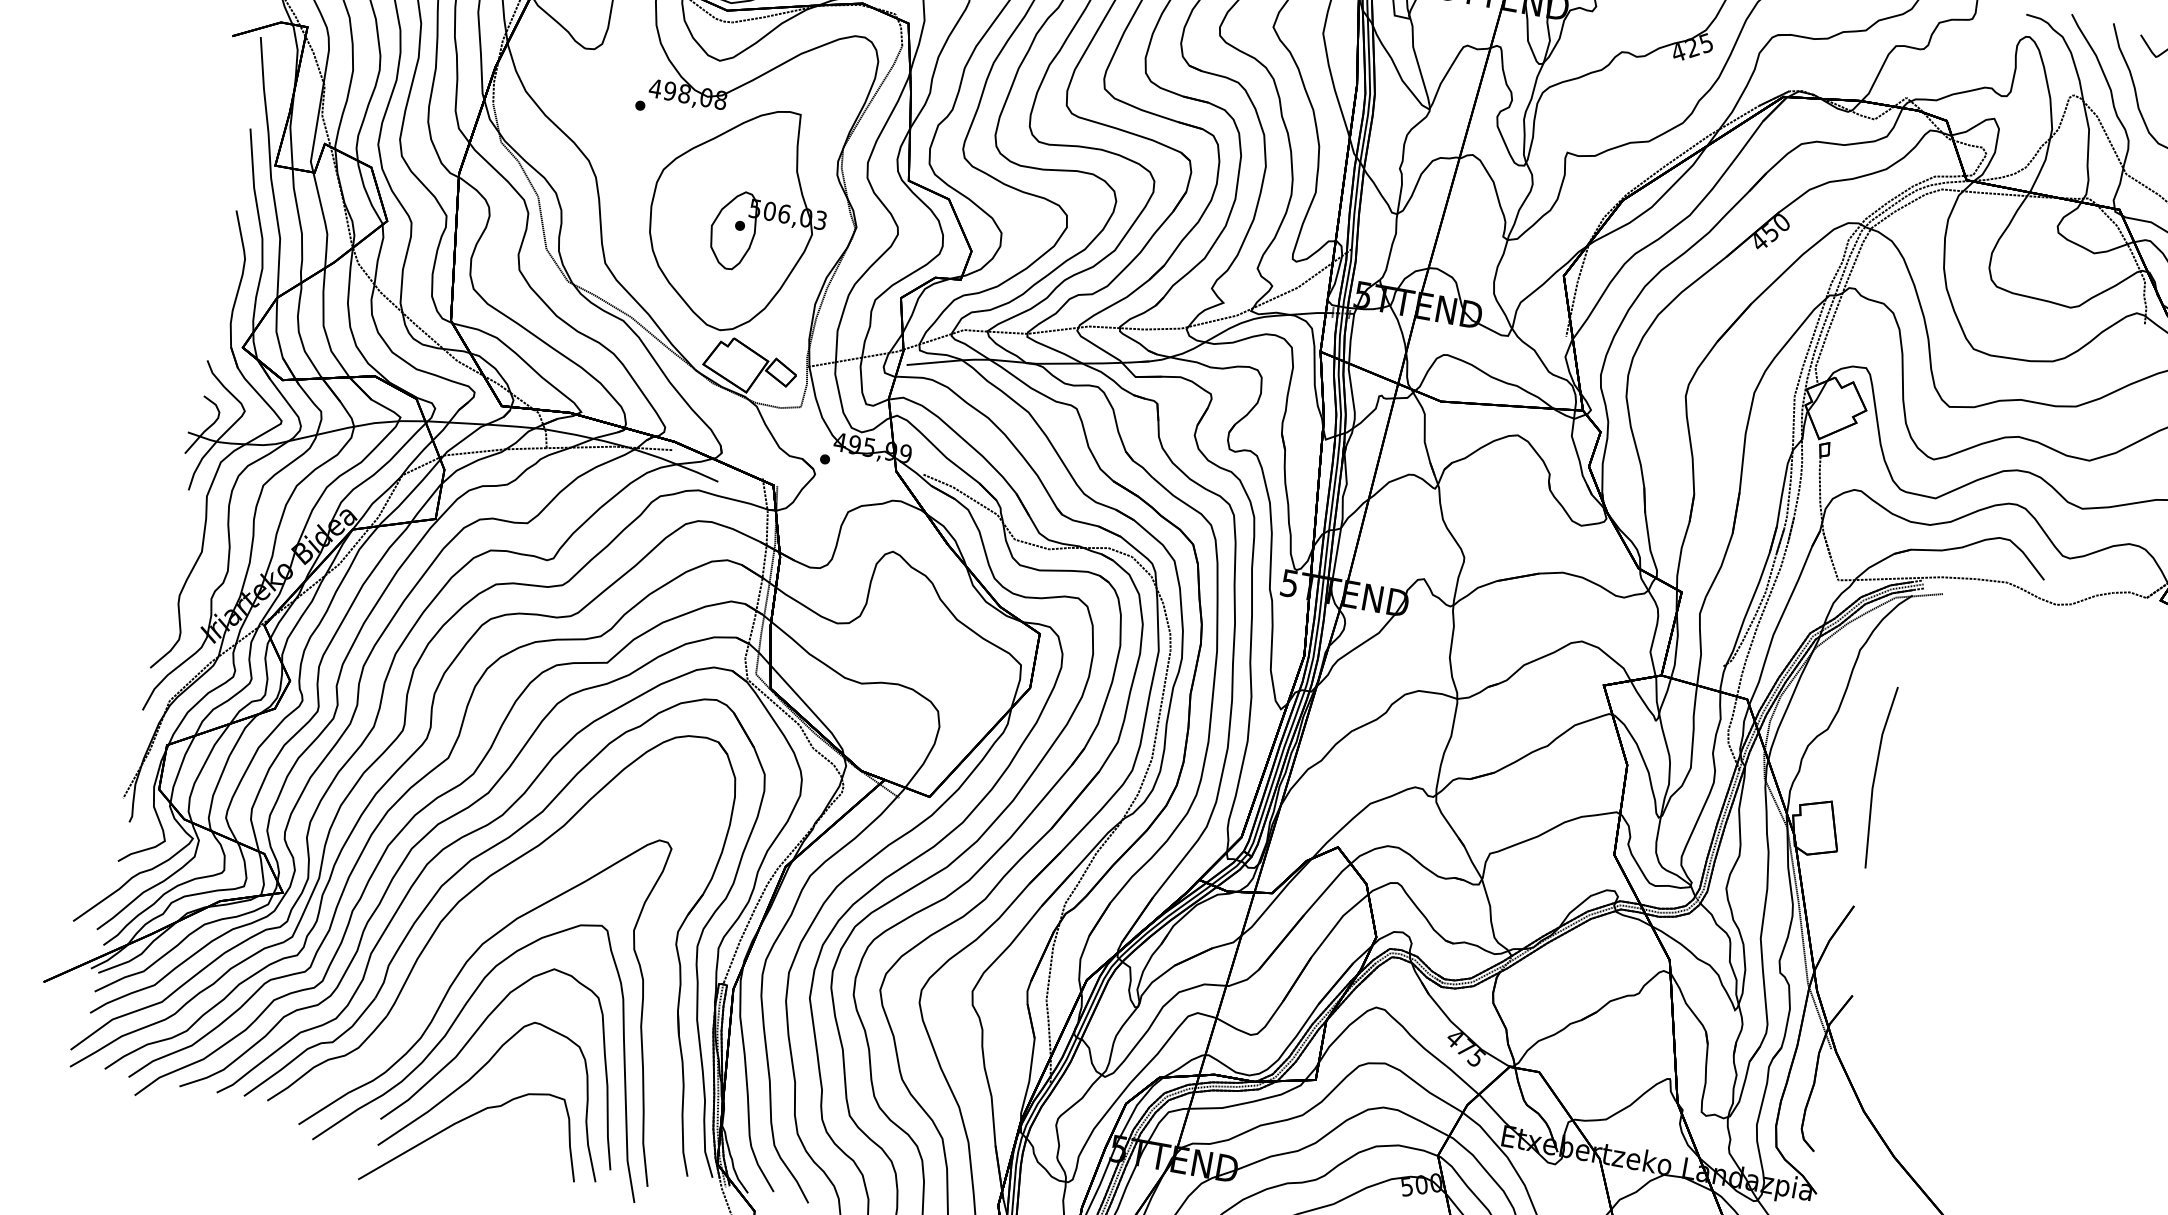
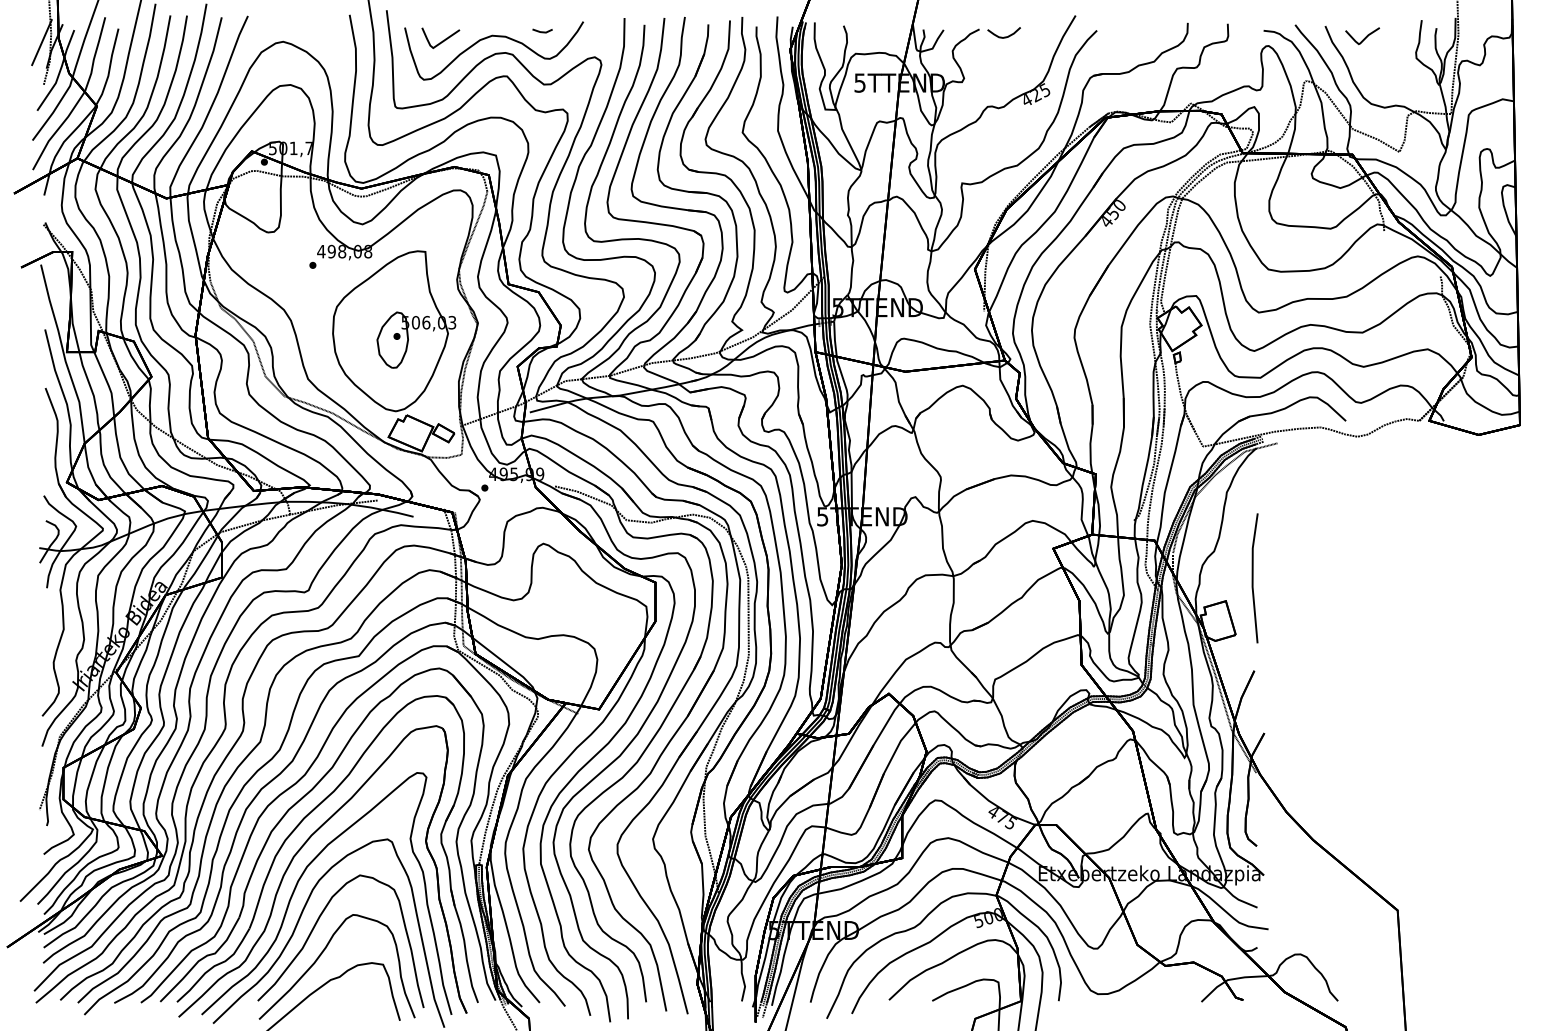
part: (479, 918) -> (301, 849), added

